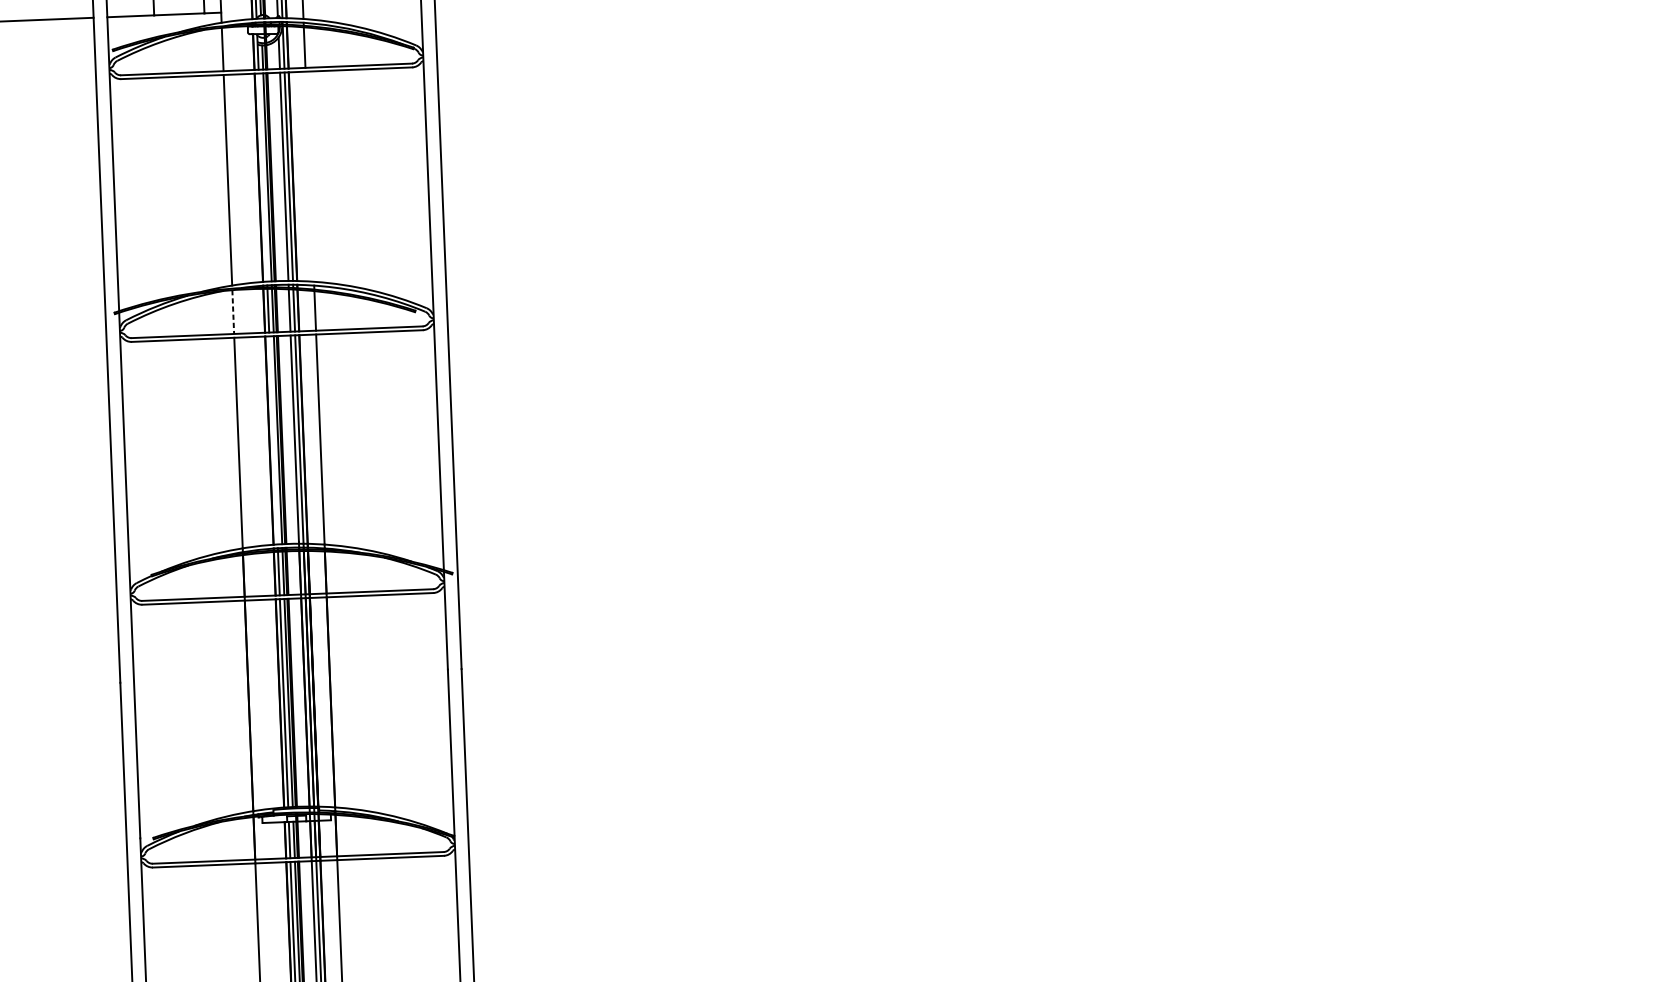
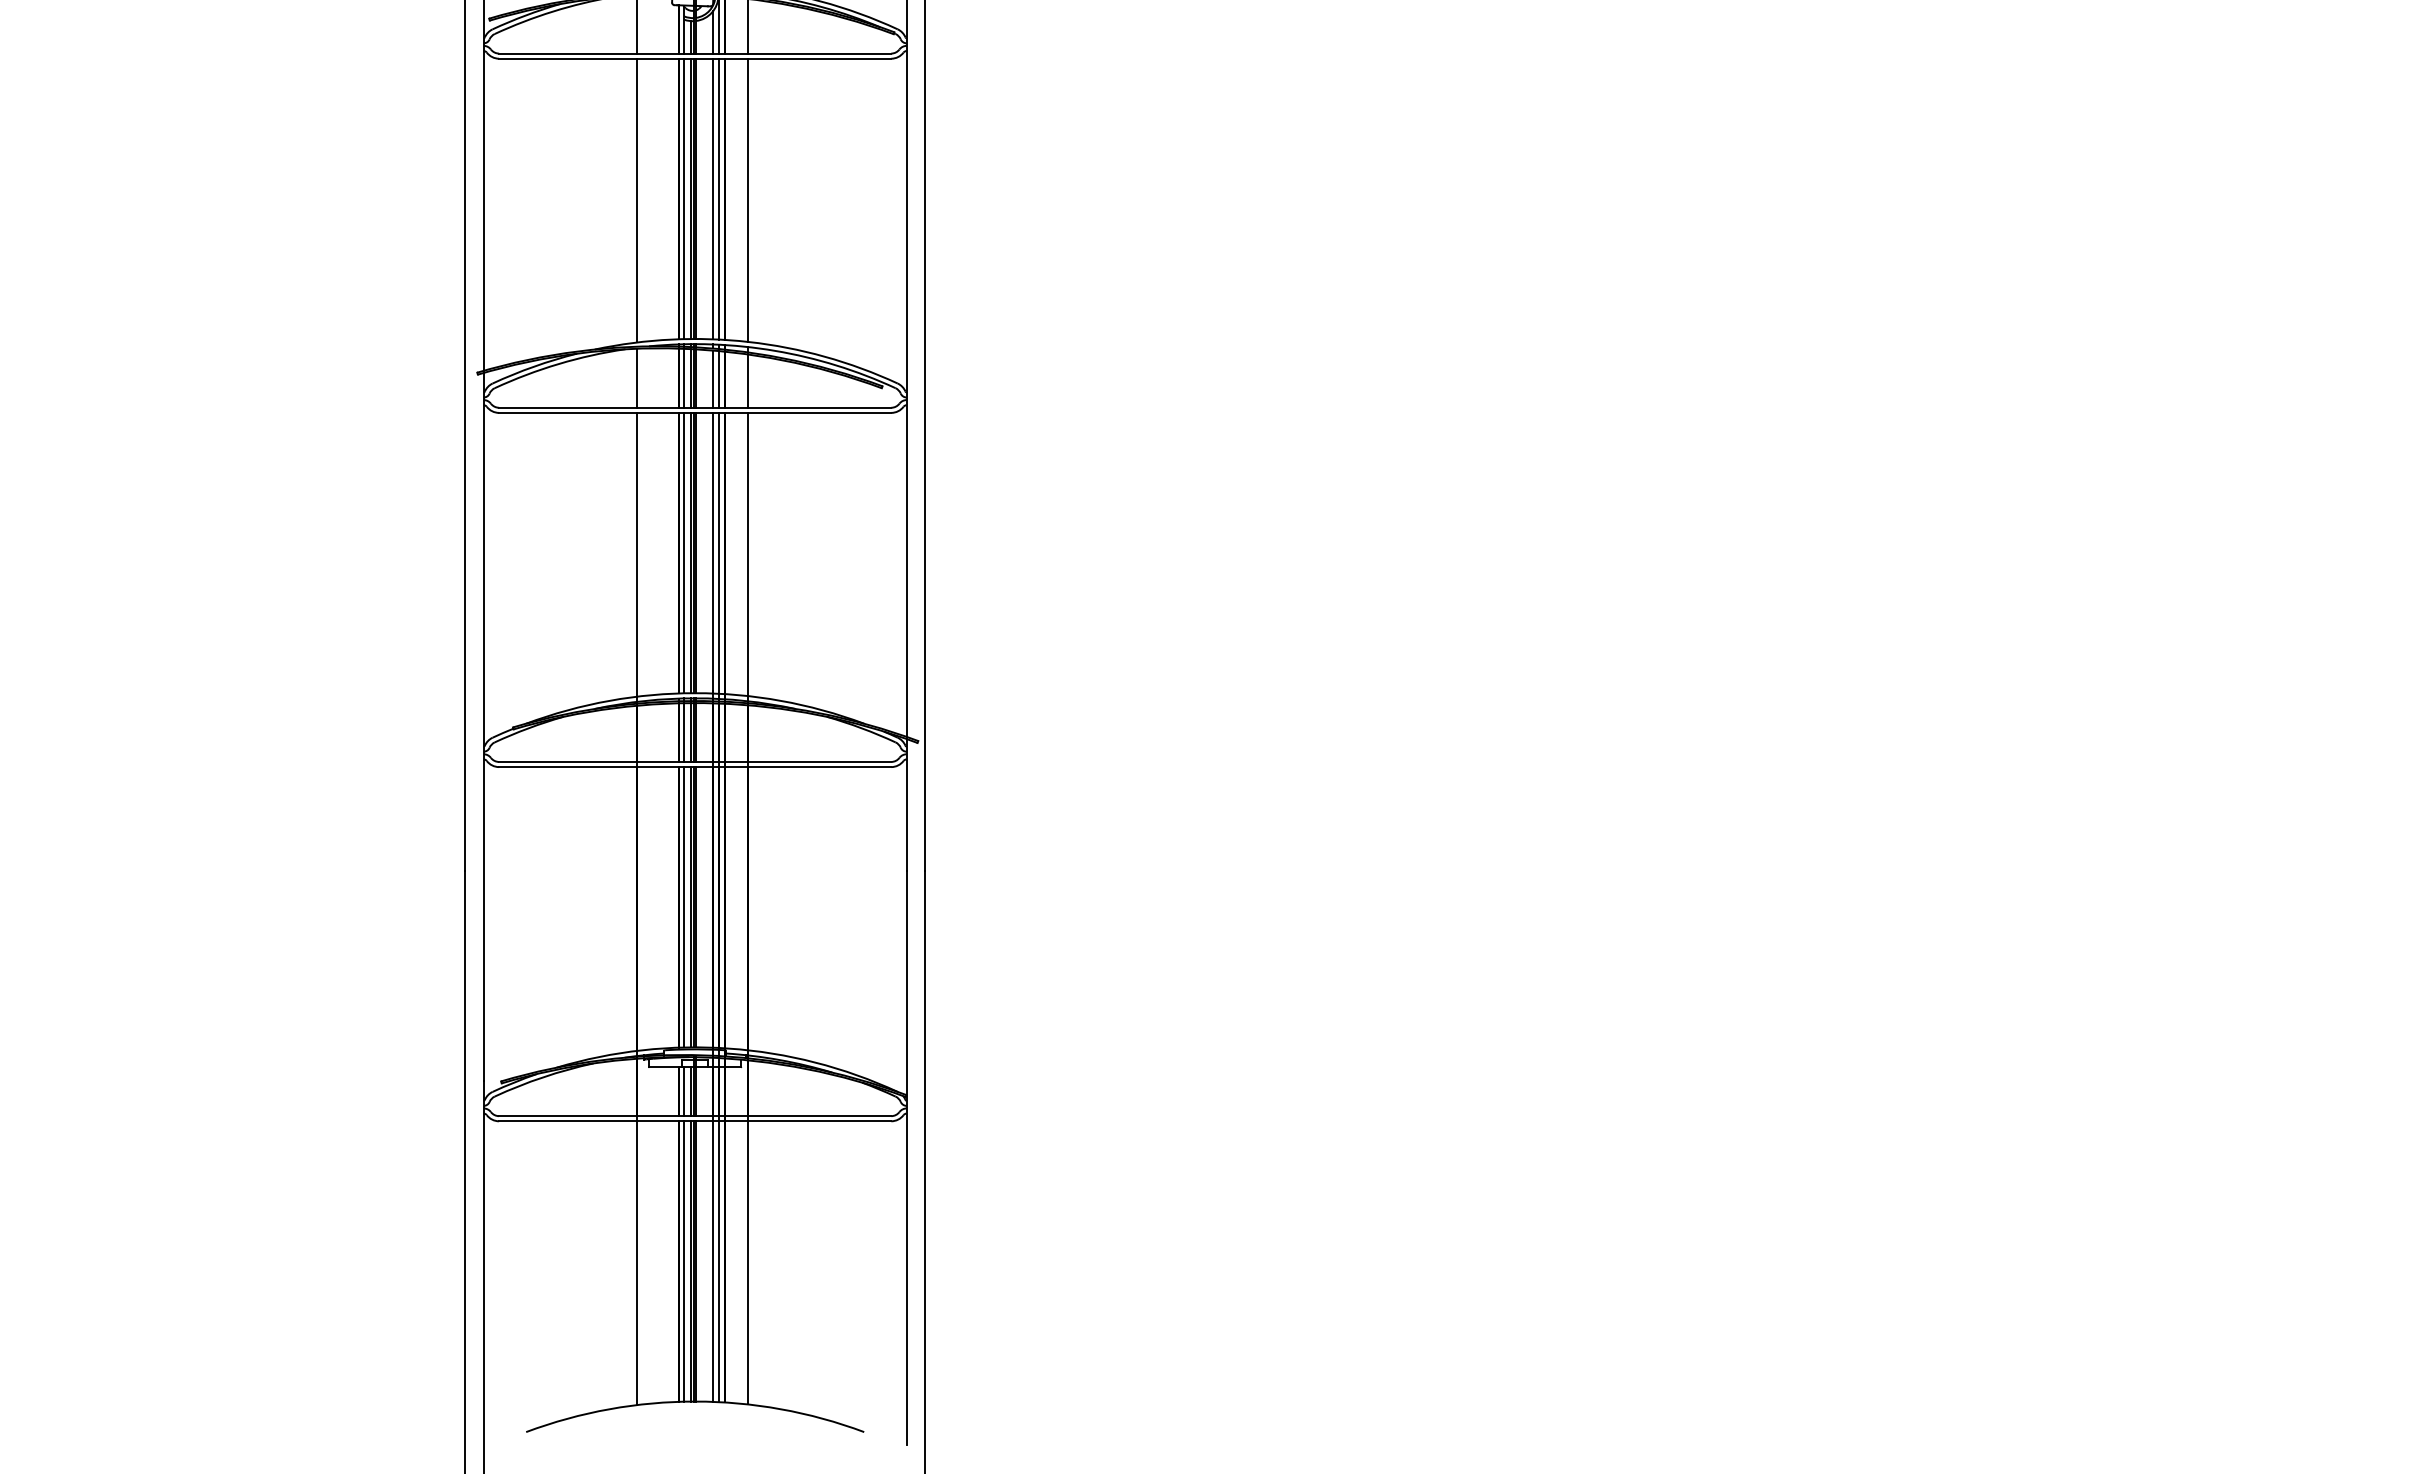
line: (309, 176) -> (747, 199), added
line: (262, 177) -> (684, 198), added
line: (233, 312) -> (637, 378), dashed -> solid
line: (273, 439) -> (684, 552), added

